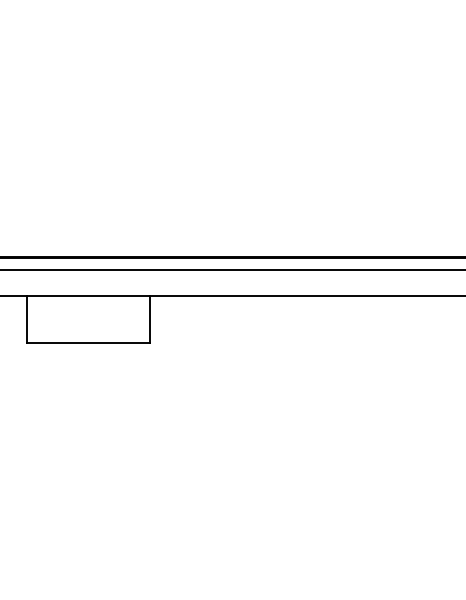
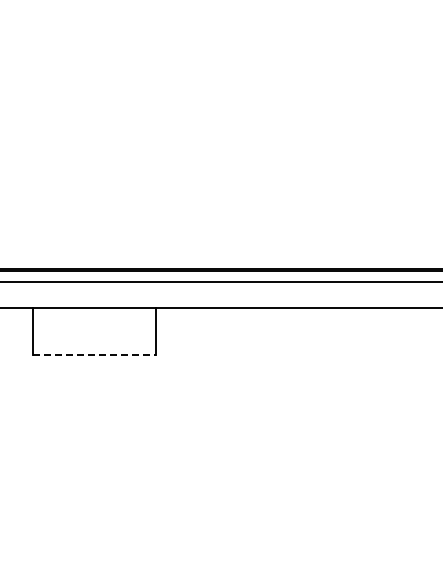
line: (88, 343) -> (94, 355), solid -> dashed

